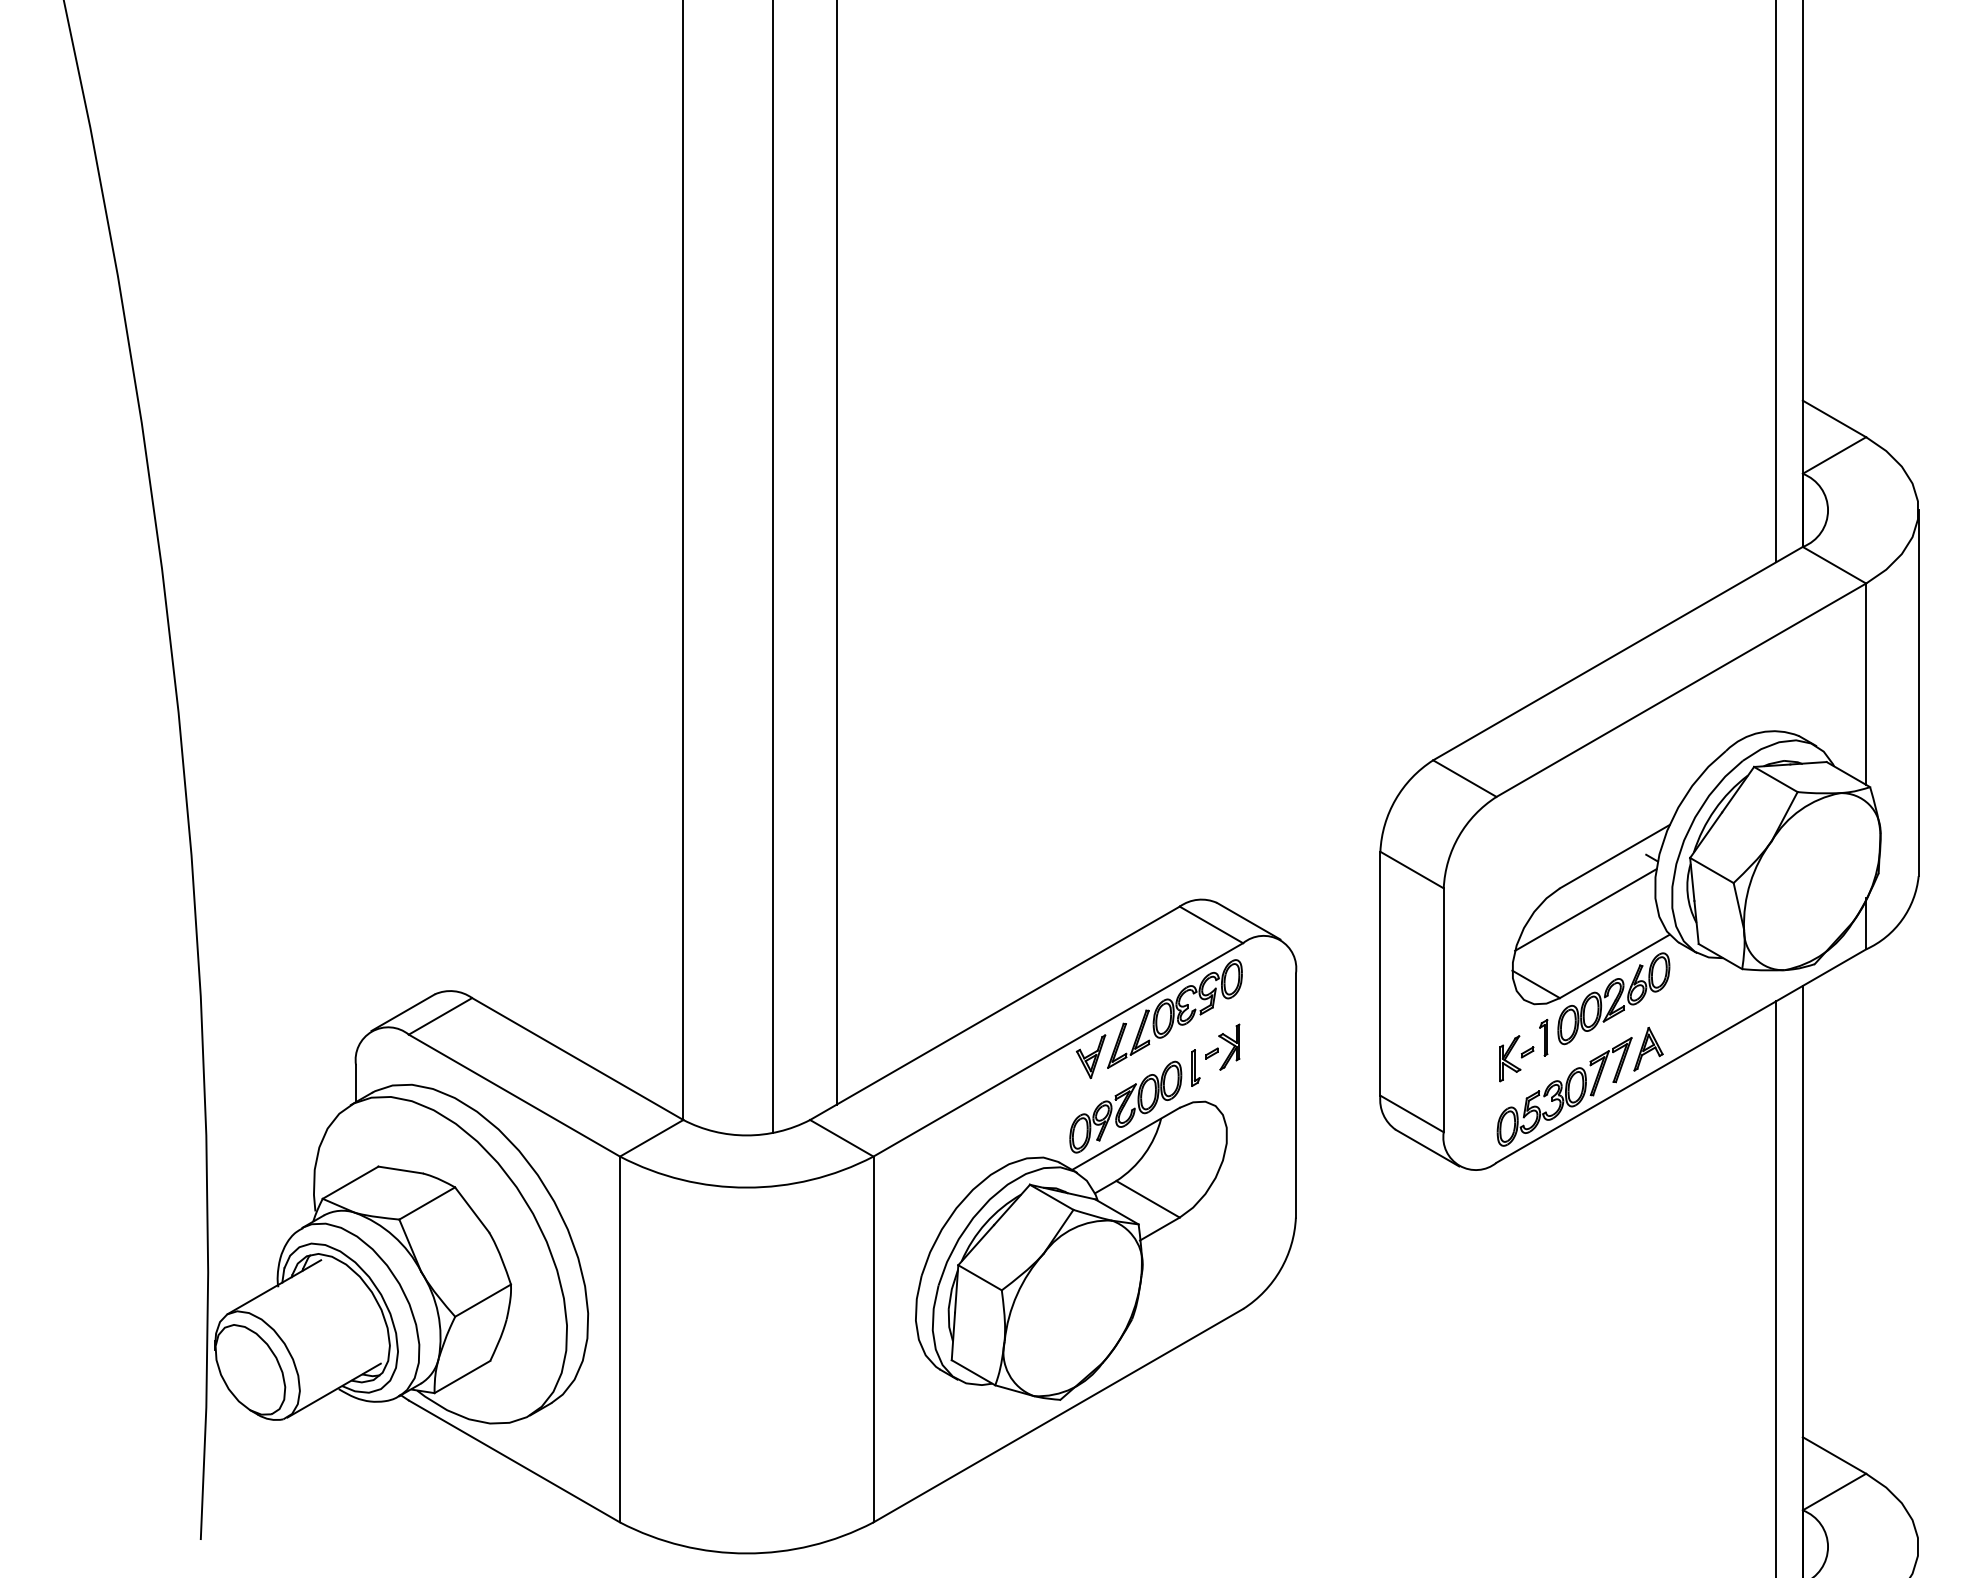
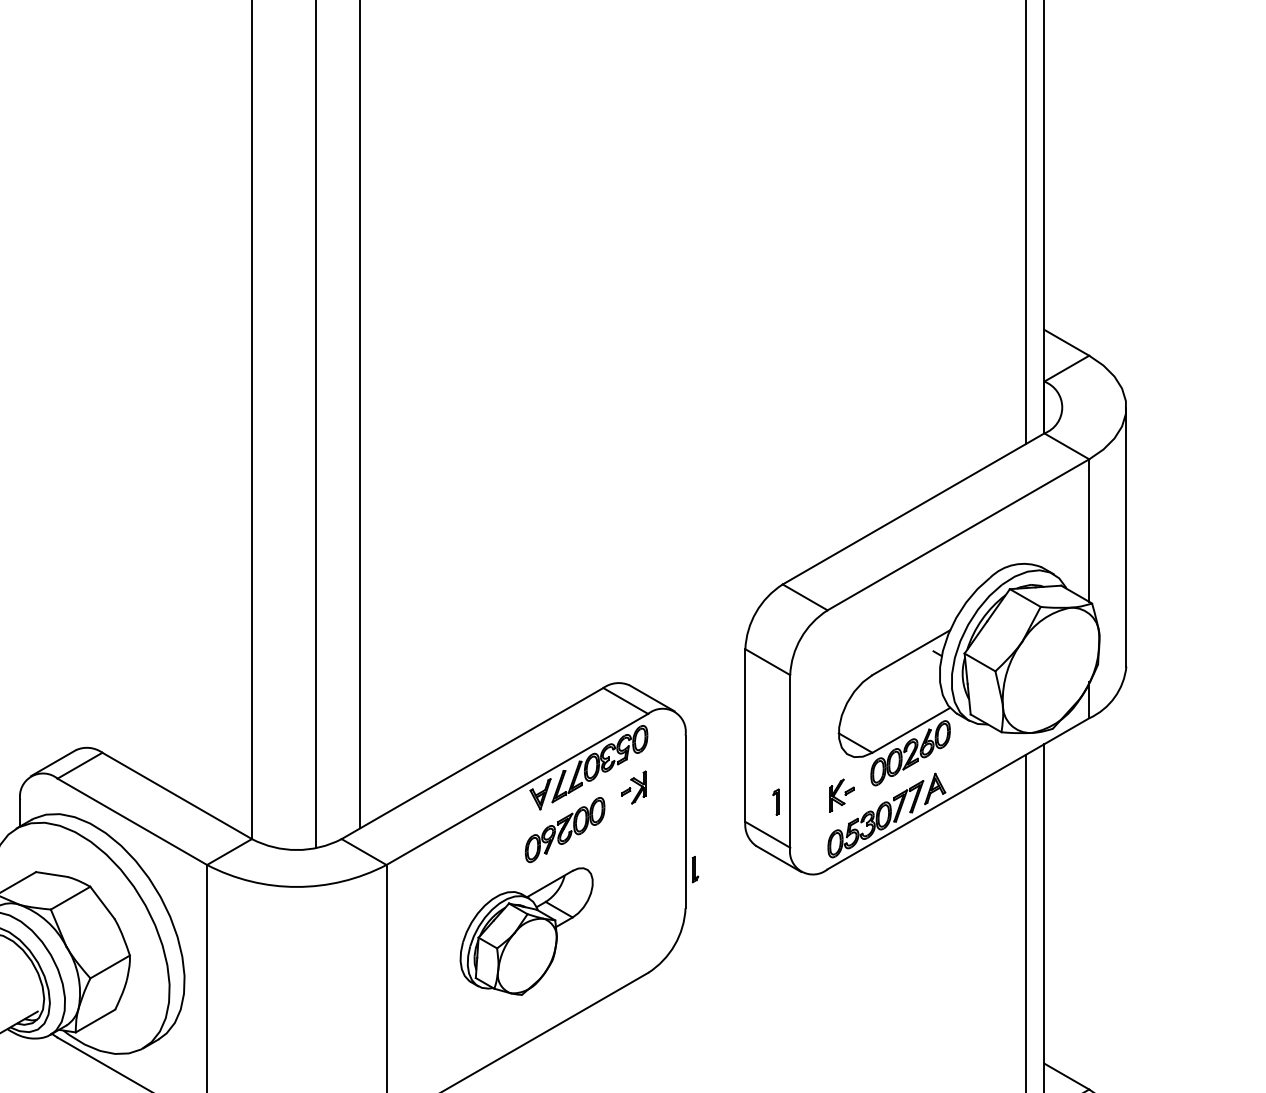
line: (1585, 909) -> (890, 690), removed
part: (1543, 1037) -> (775, 801), moved
part: (1195, 1067) -> (695, 869), moved
part: (1071, 1250) -> (526, 931), size x0.6

